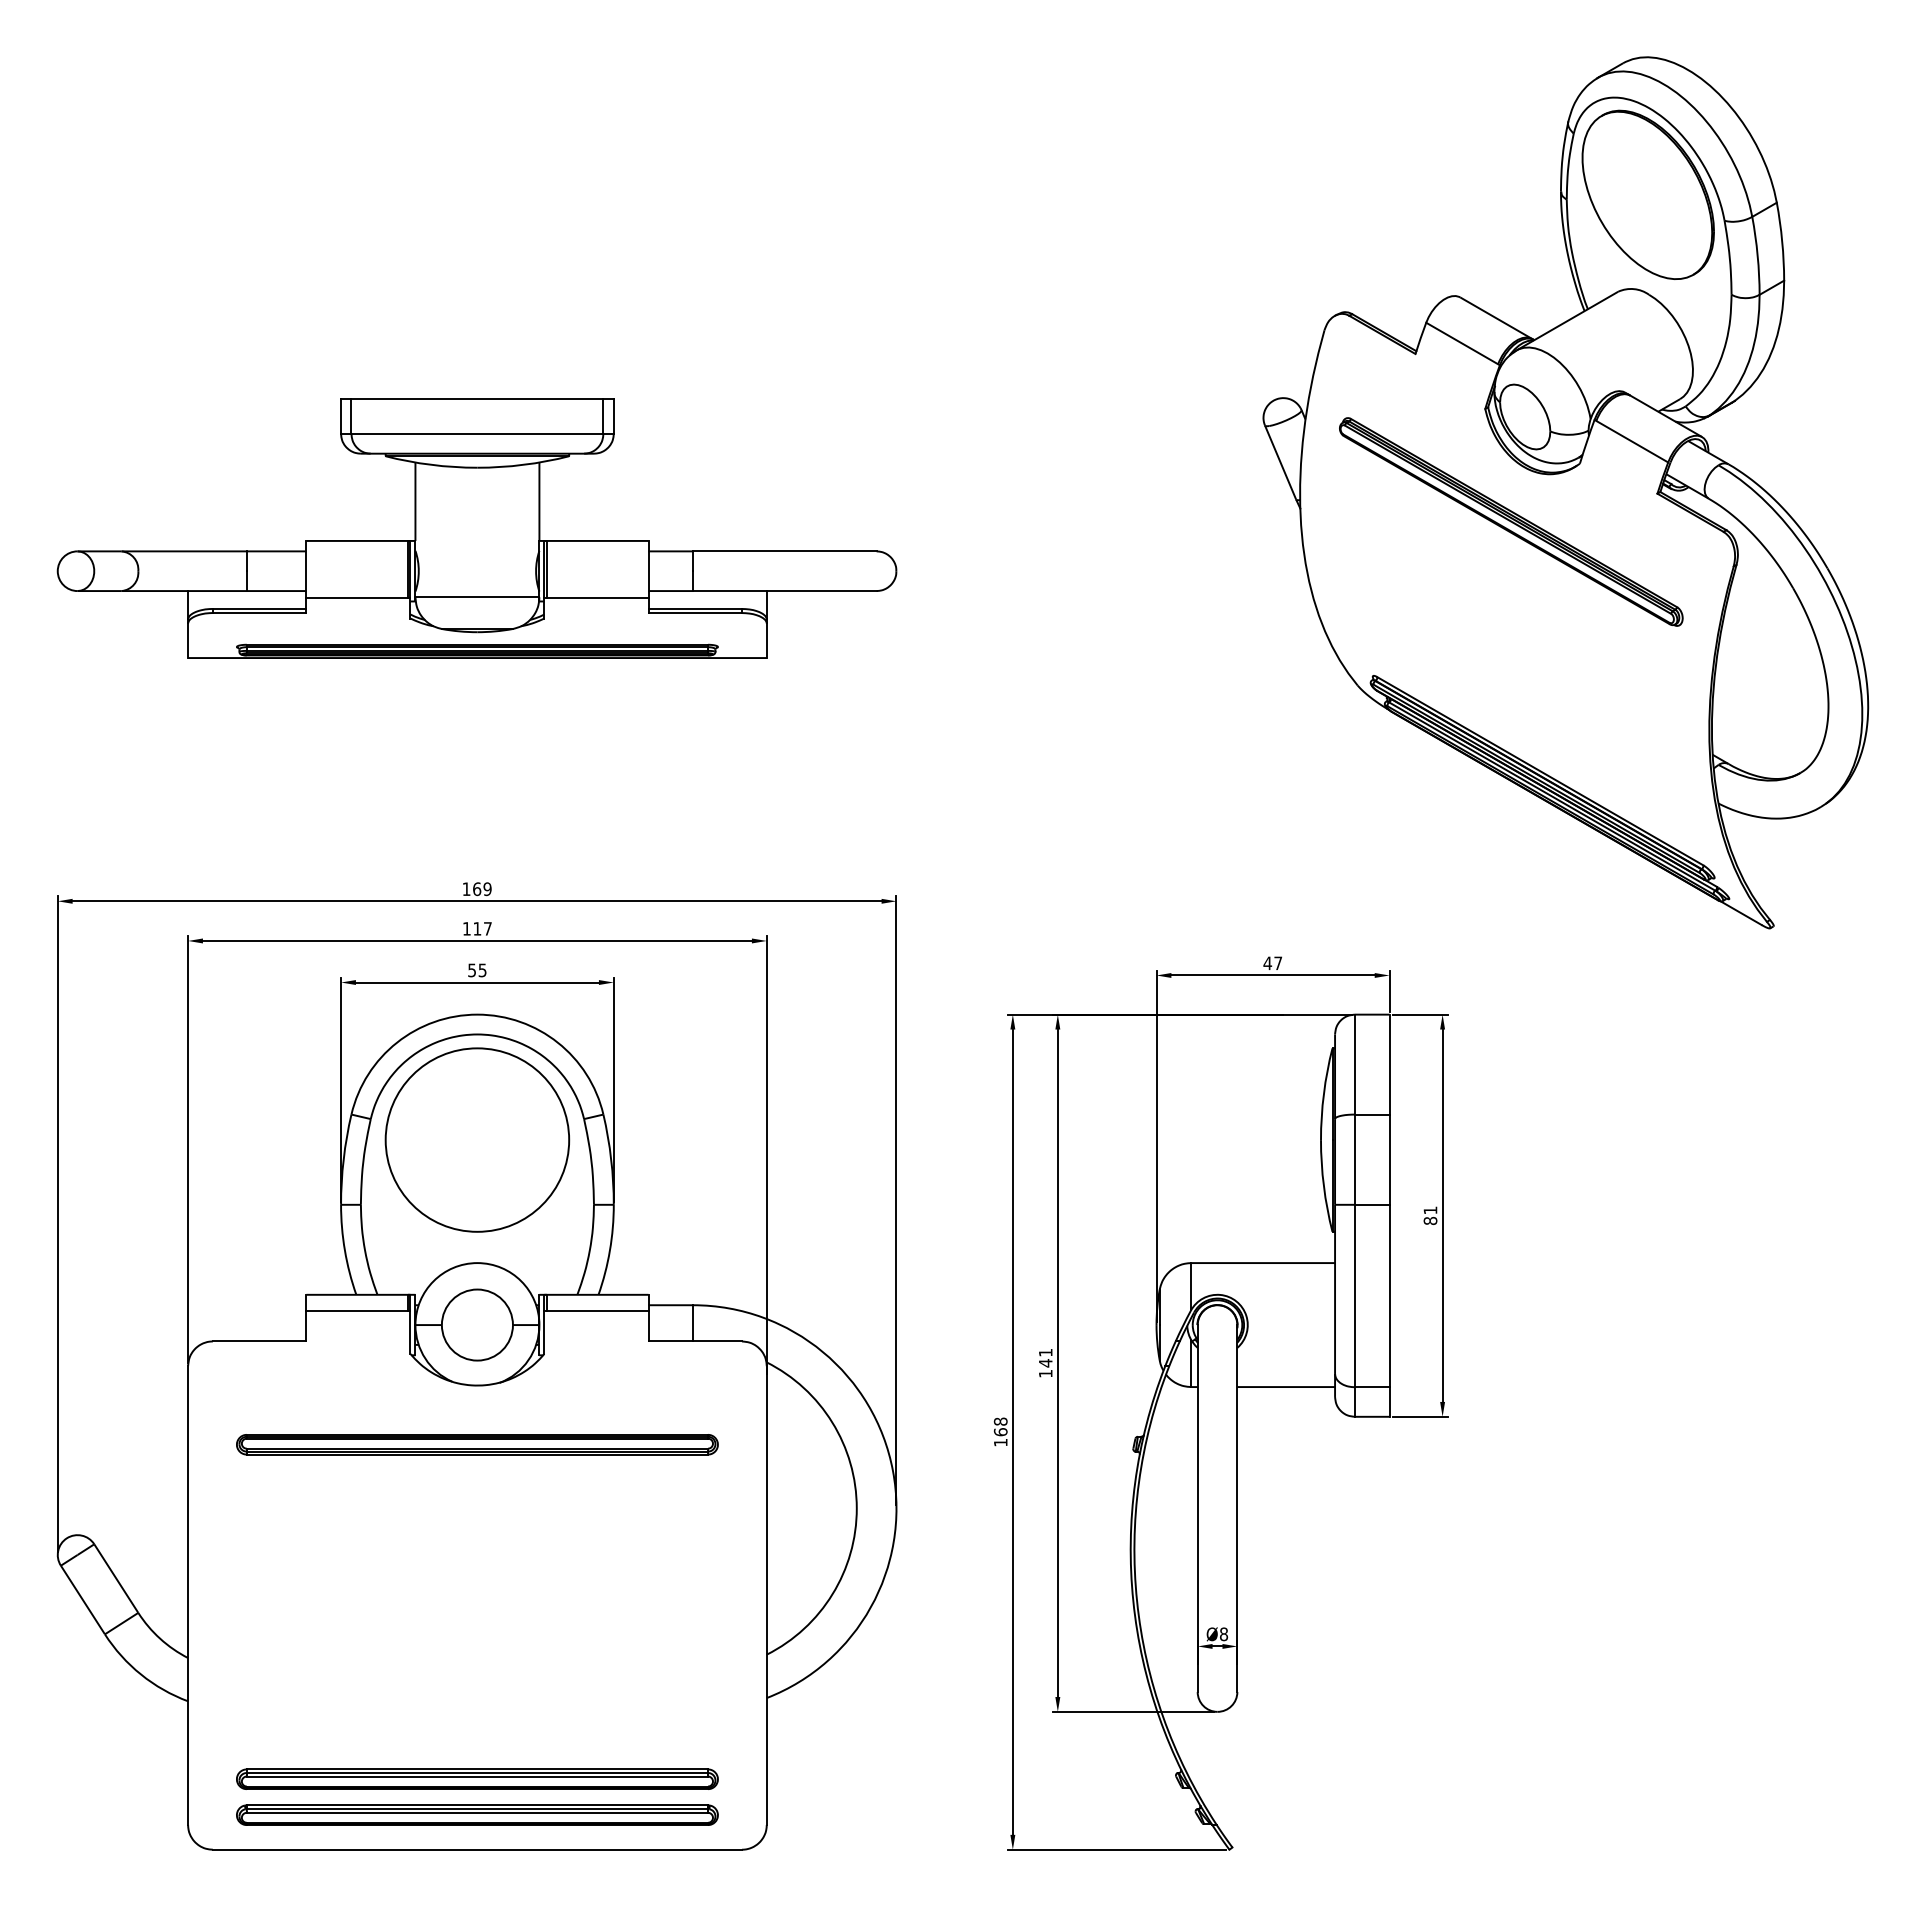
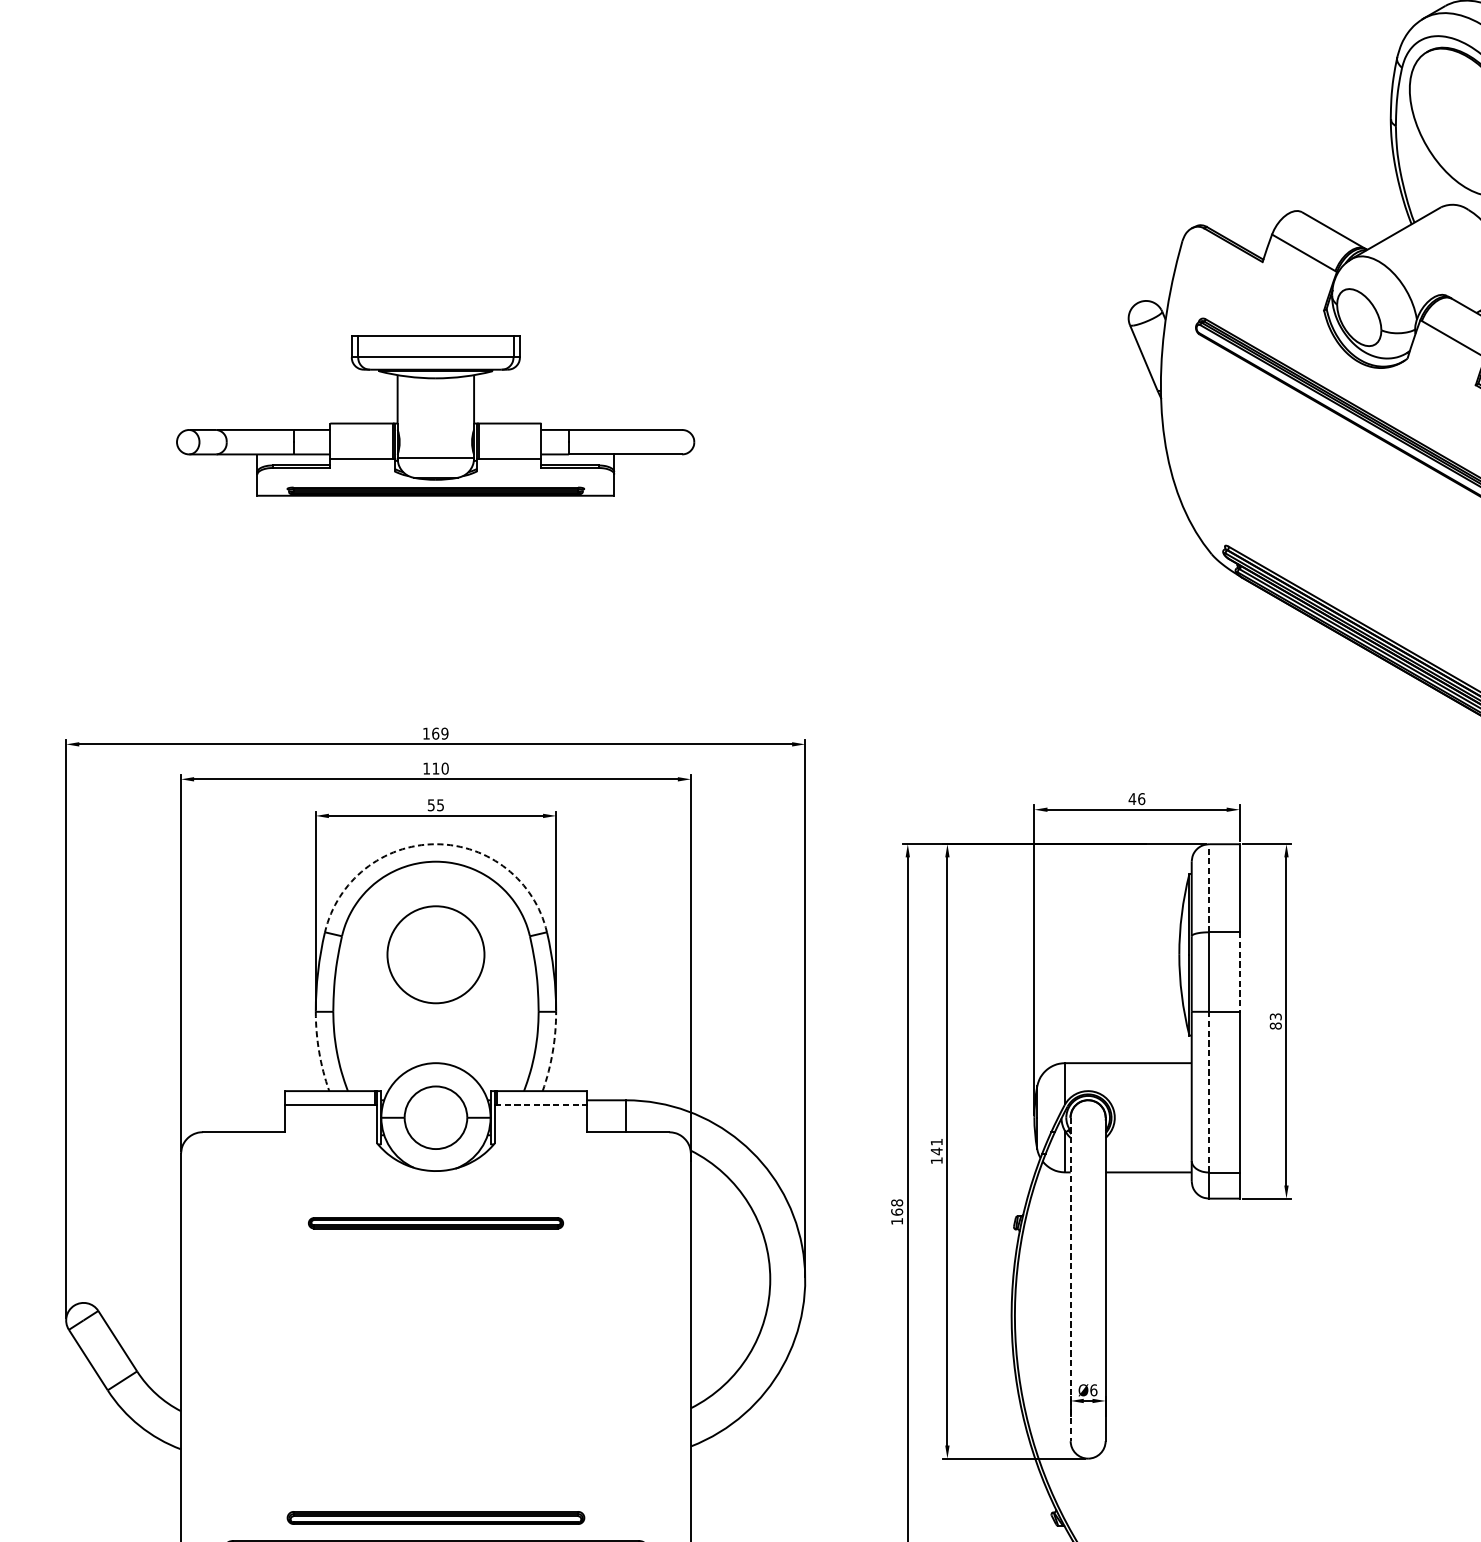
part: (476, 528) -> (435, 415), size x0.7
text: (487, 928) -> (444, 768), 117 -> 110
text: (1278, 963) -> (1141, 799), 47 -> 46
arc: (477, 1014) -> (436, 844), solid -> dashed
line: (1354, 1064) -> (1208, 888), solid -> dashed
circle: (477, 1139) -> (436, 954), size x0.6
line: (1389, 1160) -> (1239, 972), solid -> dashed
text: (1430, 1210) -> (1275, 1016), 81 -> 83
arc: (344, 1250) -> (318, 1052), solid -> dashed
arc: (609, 1250) -> (552, 1052), solid -> dashed
line: (1354, 1295) -> (1208, 1091), solid -> dashed
line: (596, 1310) -> (540, 1104), solid -> dashed
part: (477, 1444) -> (436, 1223), size x0.6
line: (1197, 1509) -> (1070, 1280), solid -> dashed
text: (1224, 1633) -> (1094, 1389), Ø8 -> Ø6
part: (477, 1778) -> (436, 1517), size x0.7

